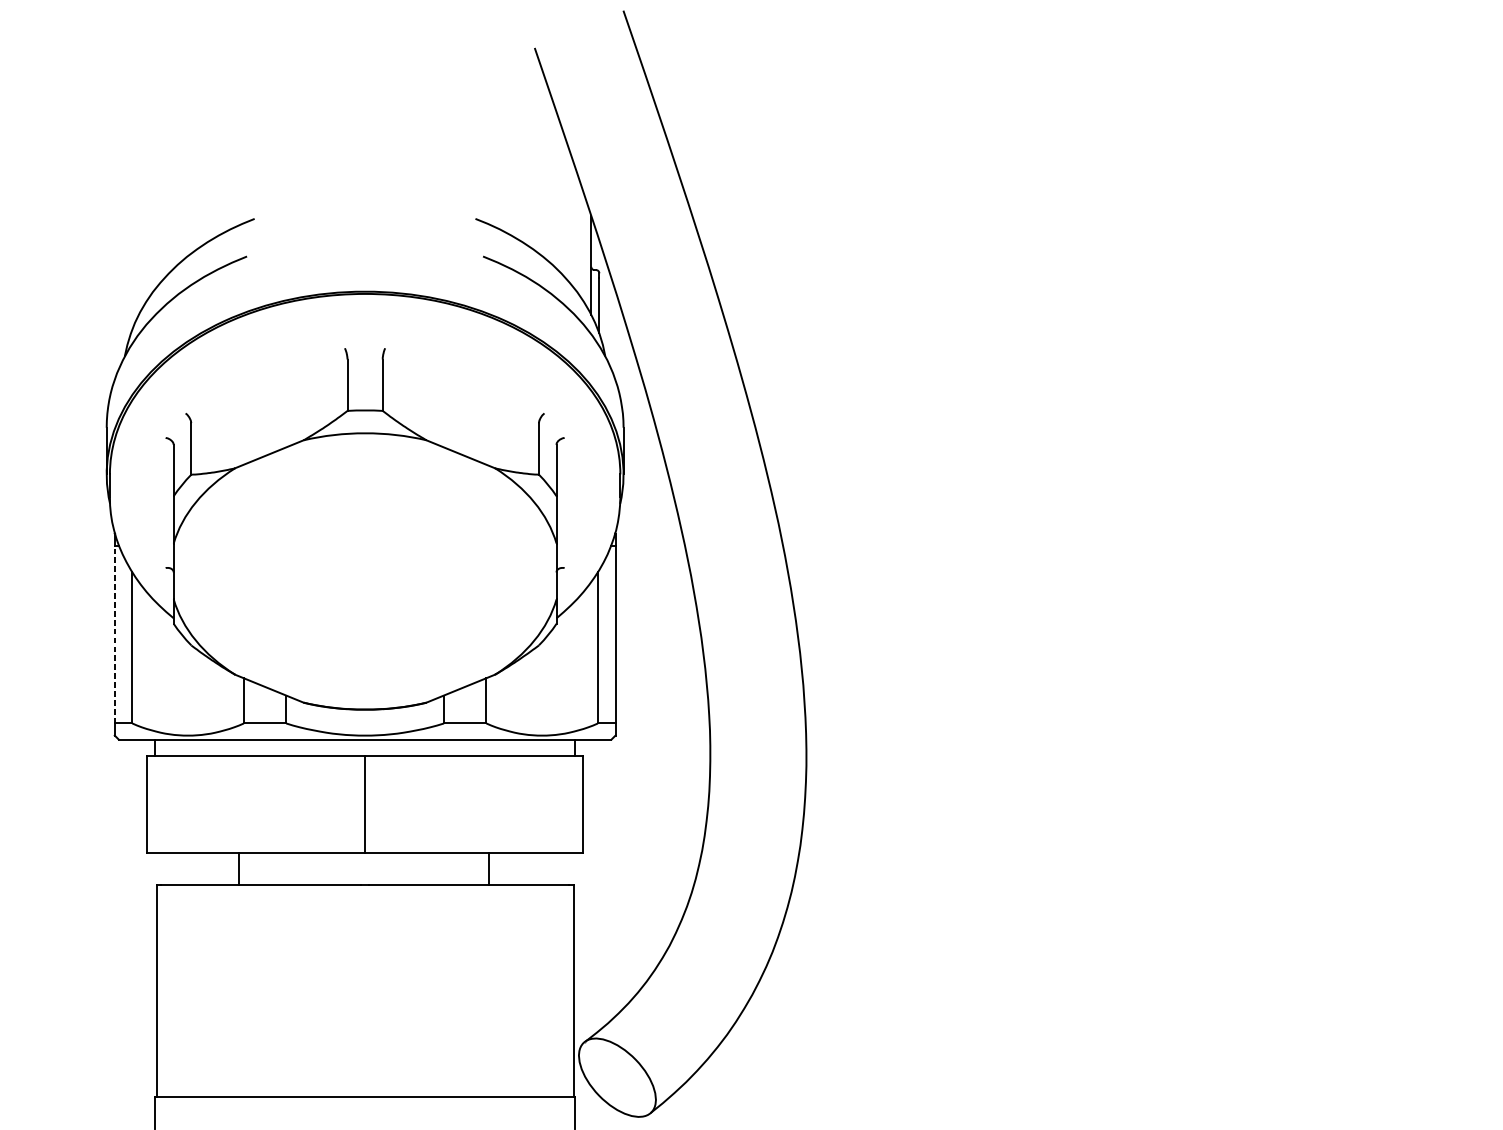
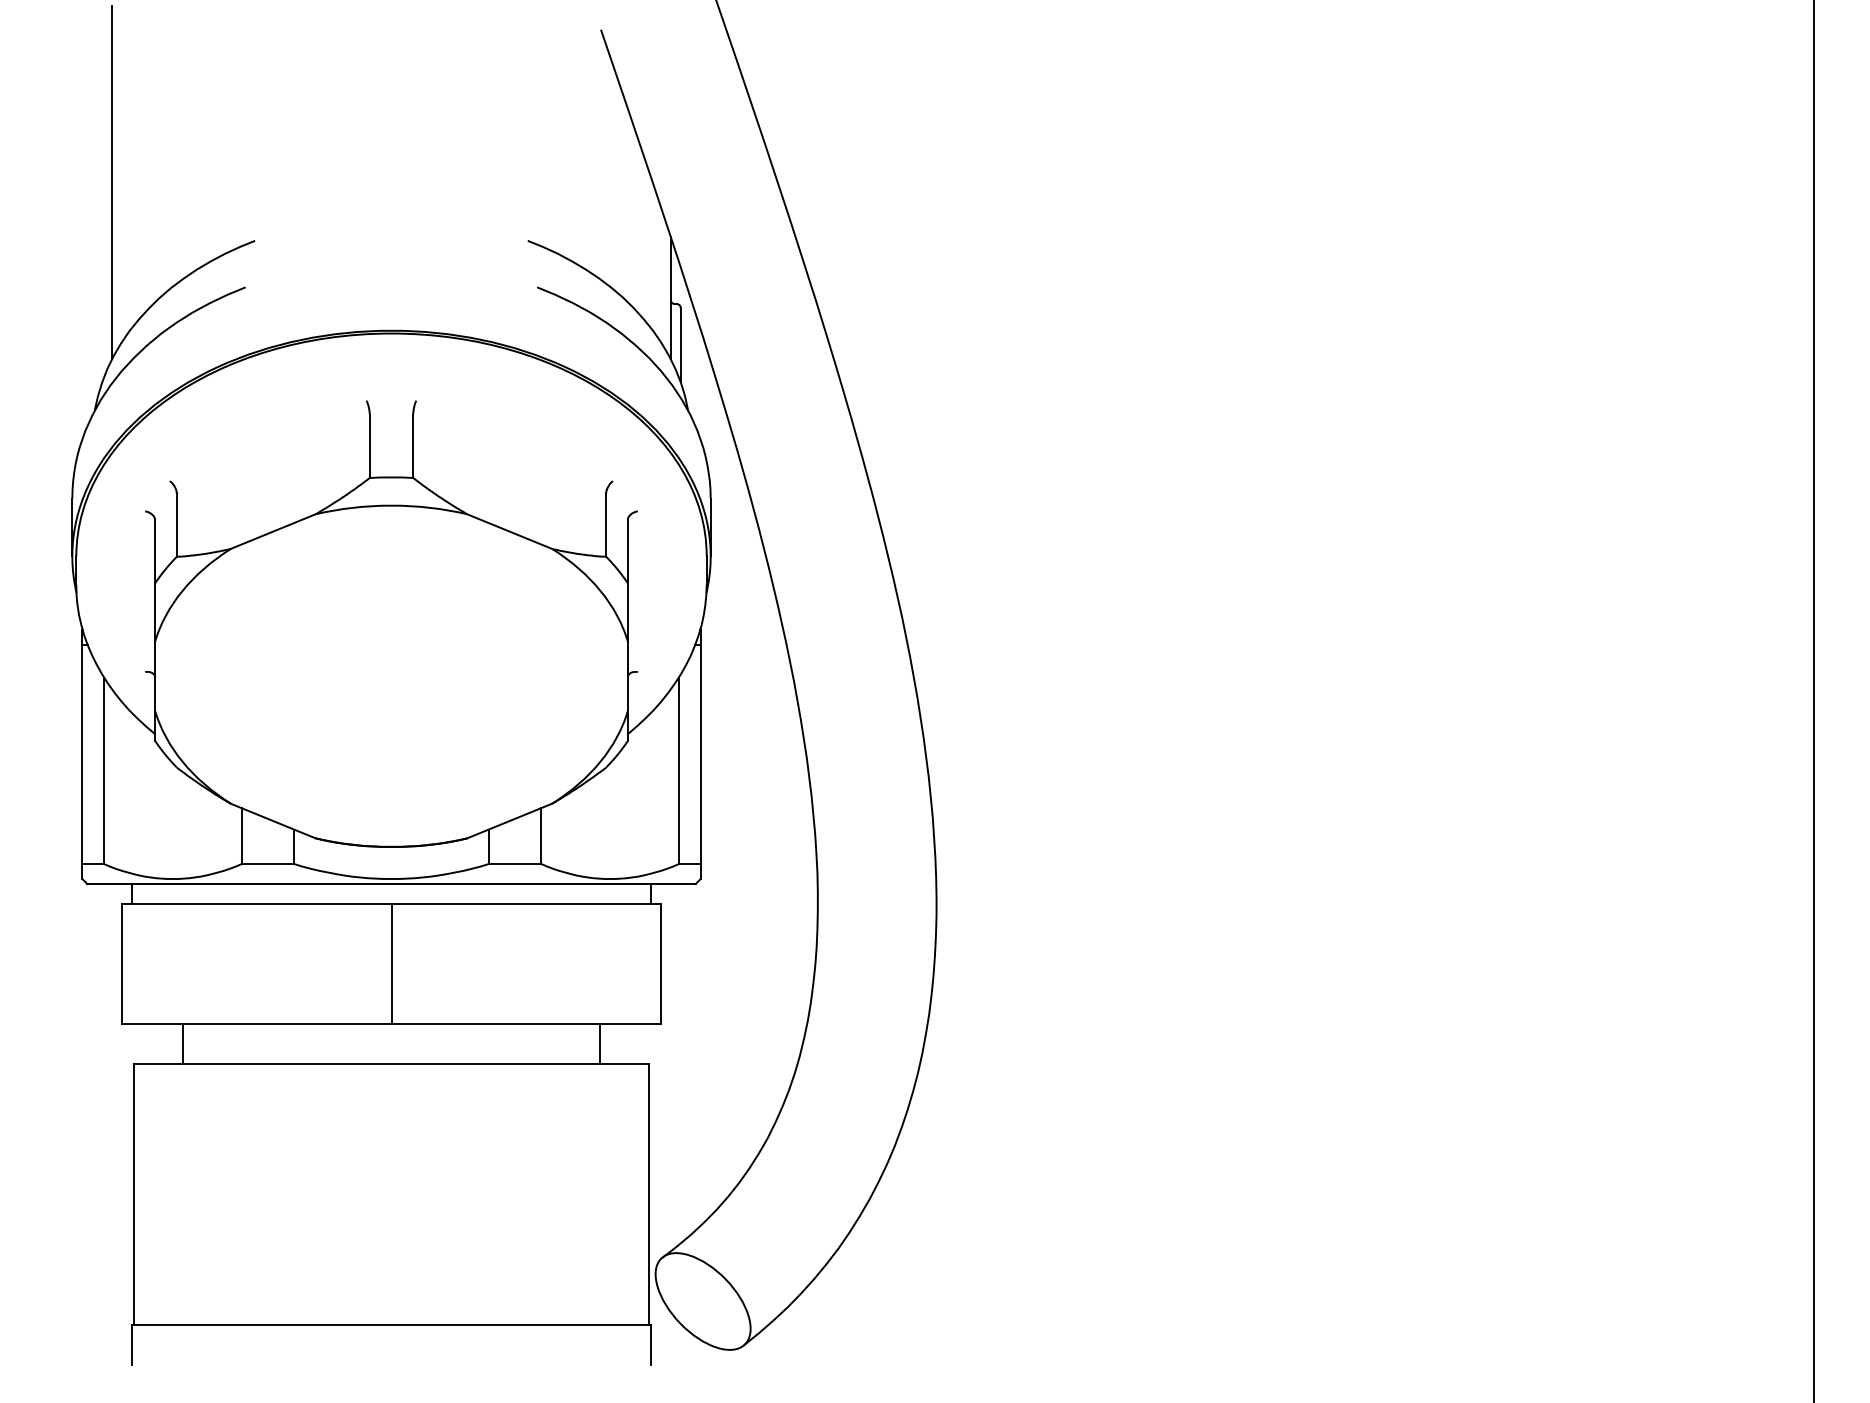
line: (139, 171) -> (112, 182), added
line: (114, 634) -> (82, 754), dashed -> solid
line: (239, 868) -> (183, 1043), moved
line: (489, 868) -> (600, 1043), moved

